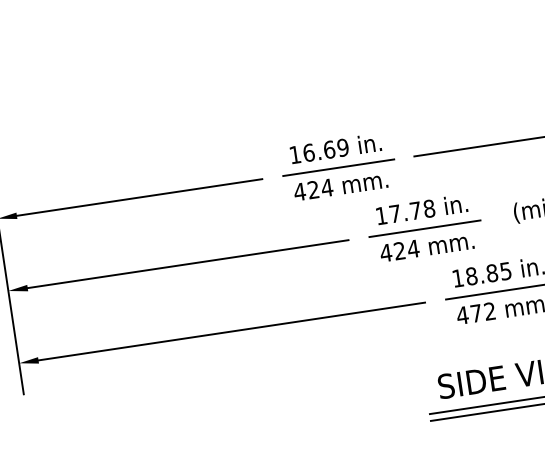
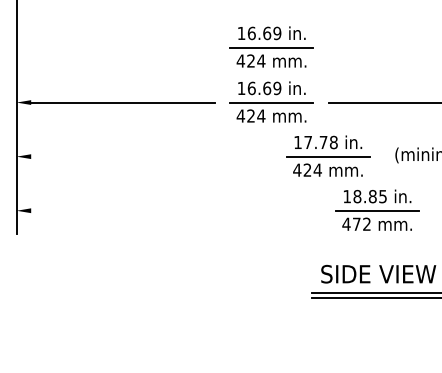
part: (326, 92) -> (271, 46), added
line: (188, 263) -> (151, 156), removed
line: (231, 331) -> (175, 210), removed

